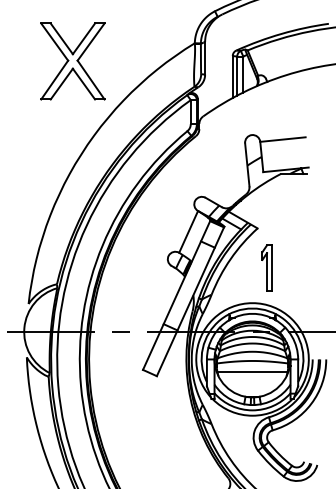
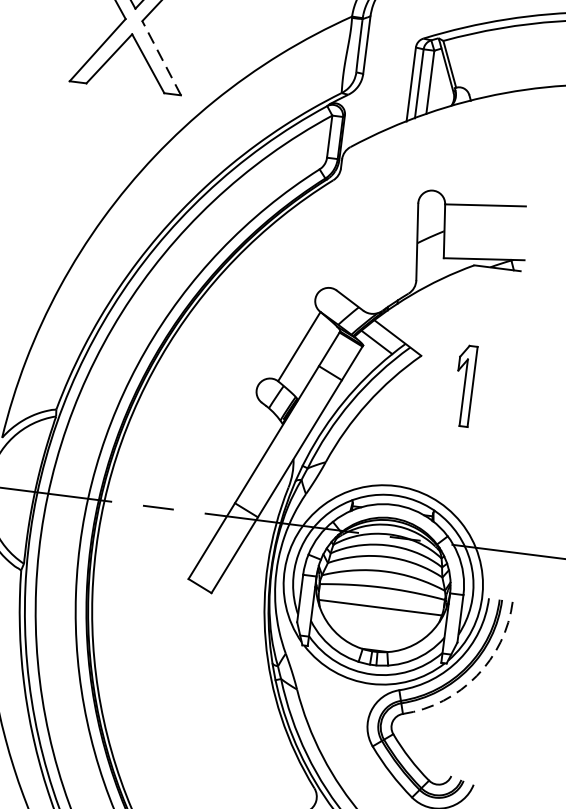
line: (91, 80) -> (162, 59), solid -> dashed
part: (266, 267) -> (463, 384), moved
arc: (311, 403) -> (477, 675), solid -> dashed

